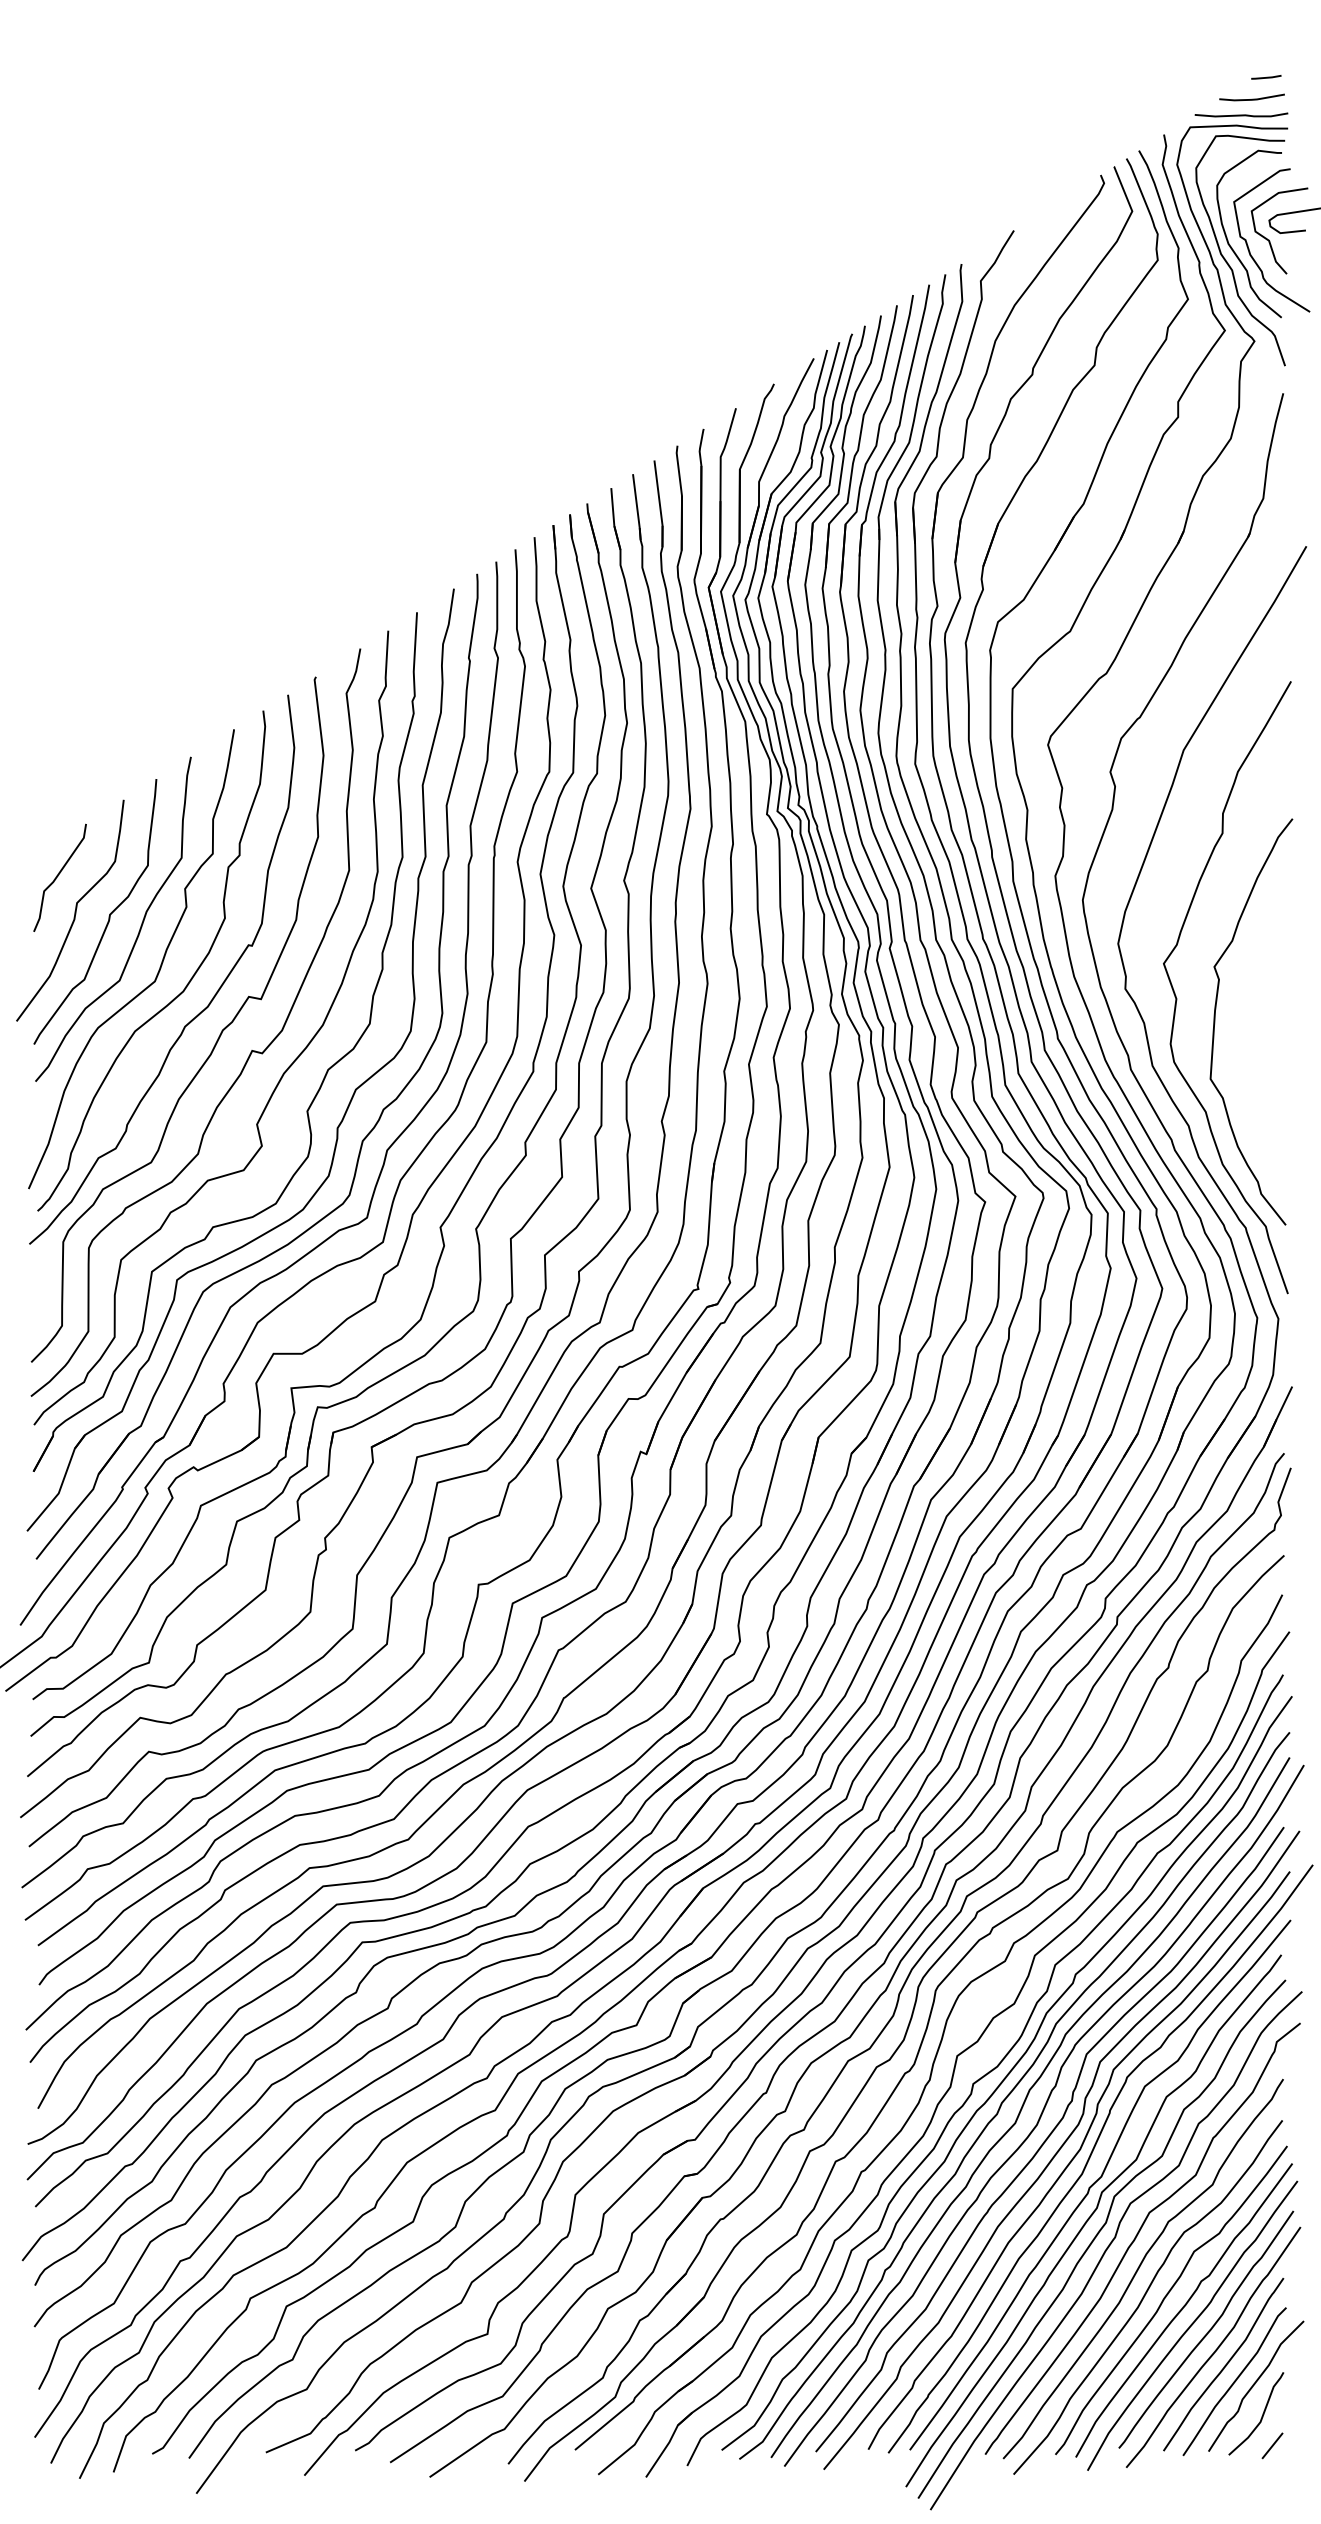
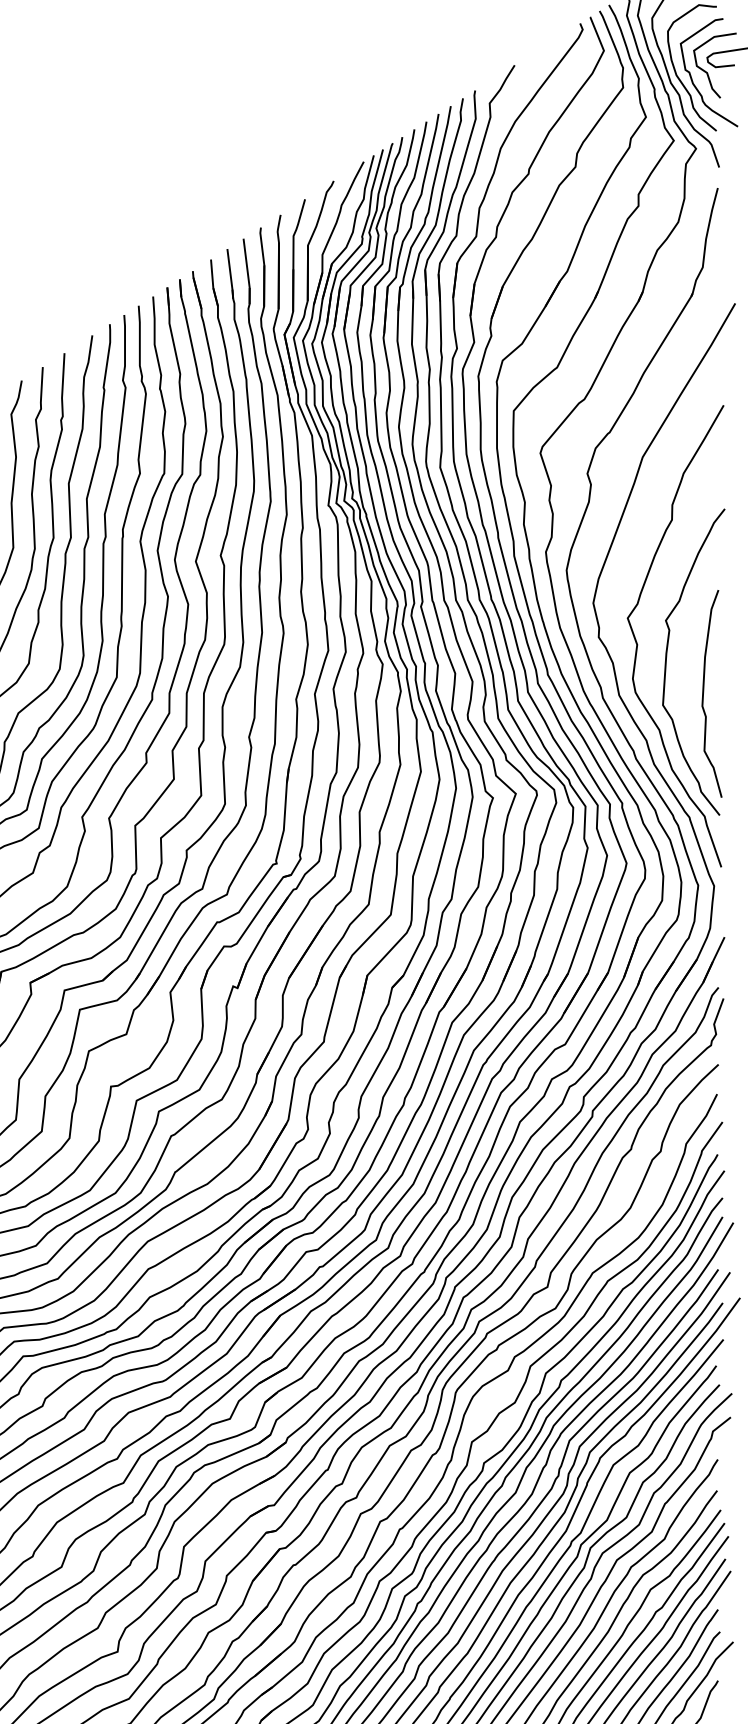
curve: (1264, 1063) -> (703, 693), added

